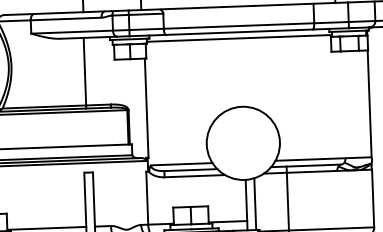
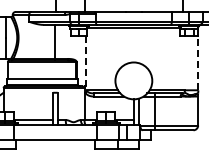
line: (370, 104) -> (198, 63), solid -> dashed
line: (145, 108) -> (85, 61), solid -> dashed

